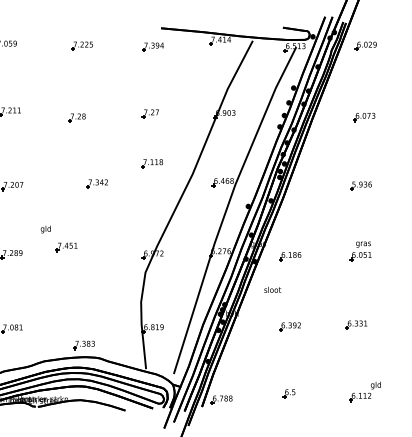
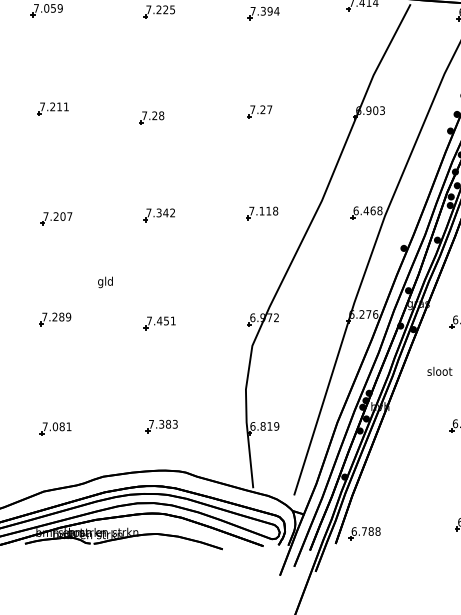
part: (151, 163) -> (261, 213), moved
part: (96, 183) -> (158, 214), moved
part: (66, 247) -> (159, 323), moved
part: (83, 345) -> (160, 426), moved

